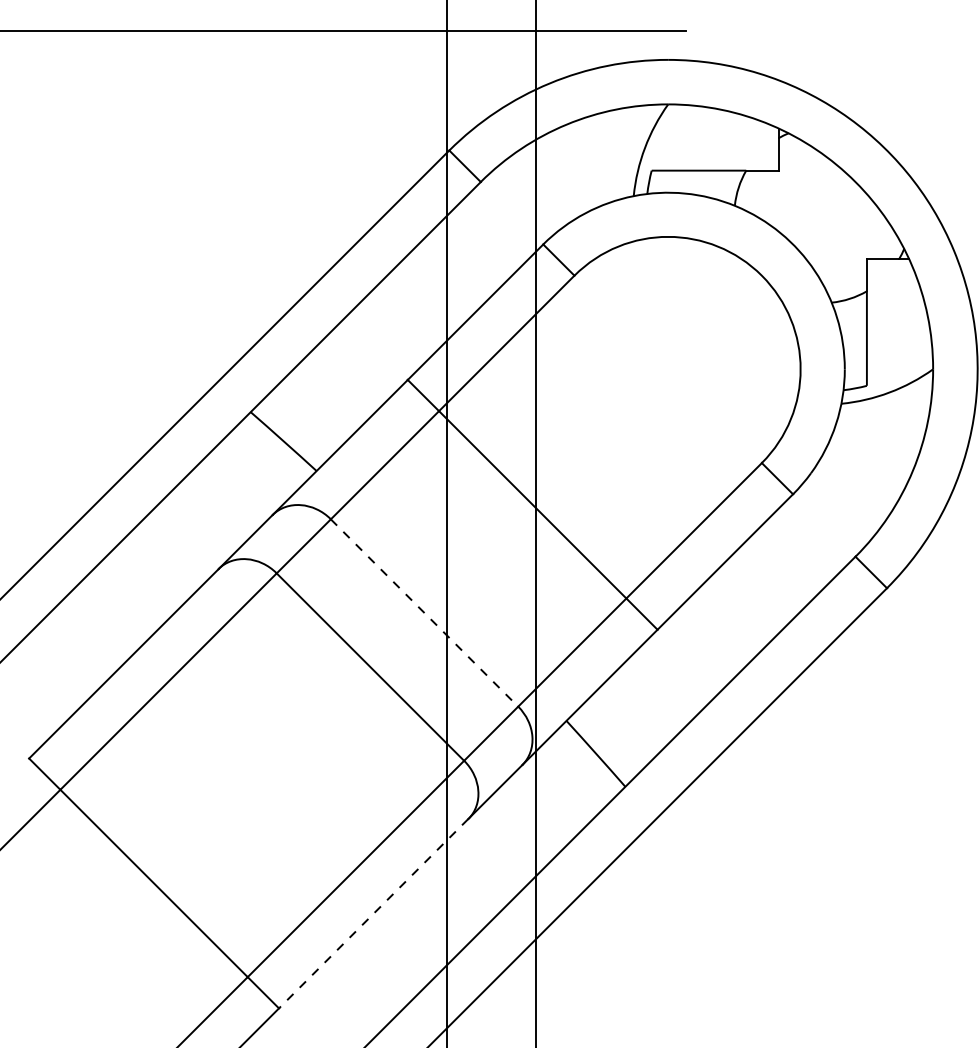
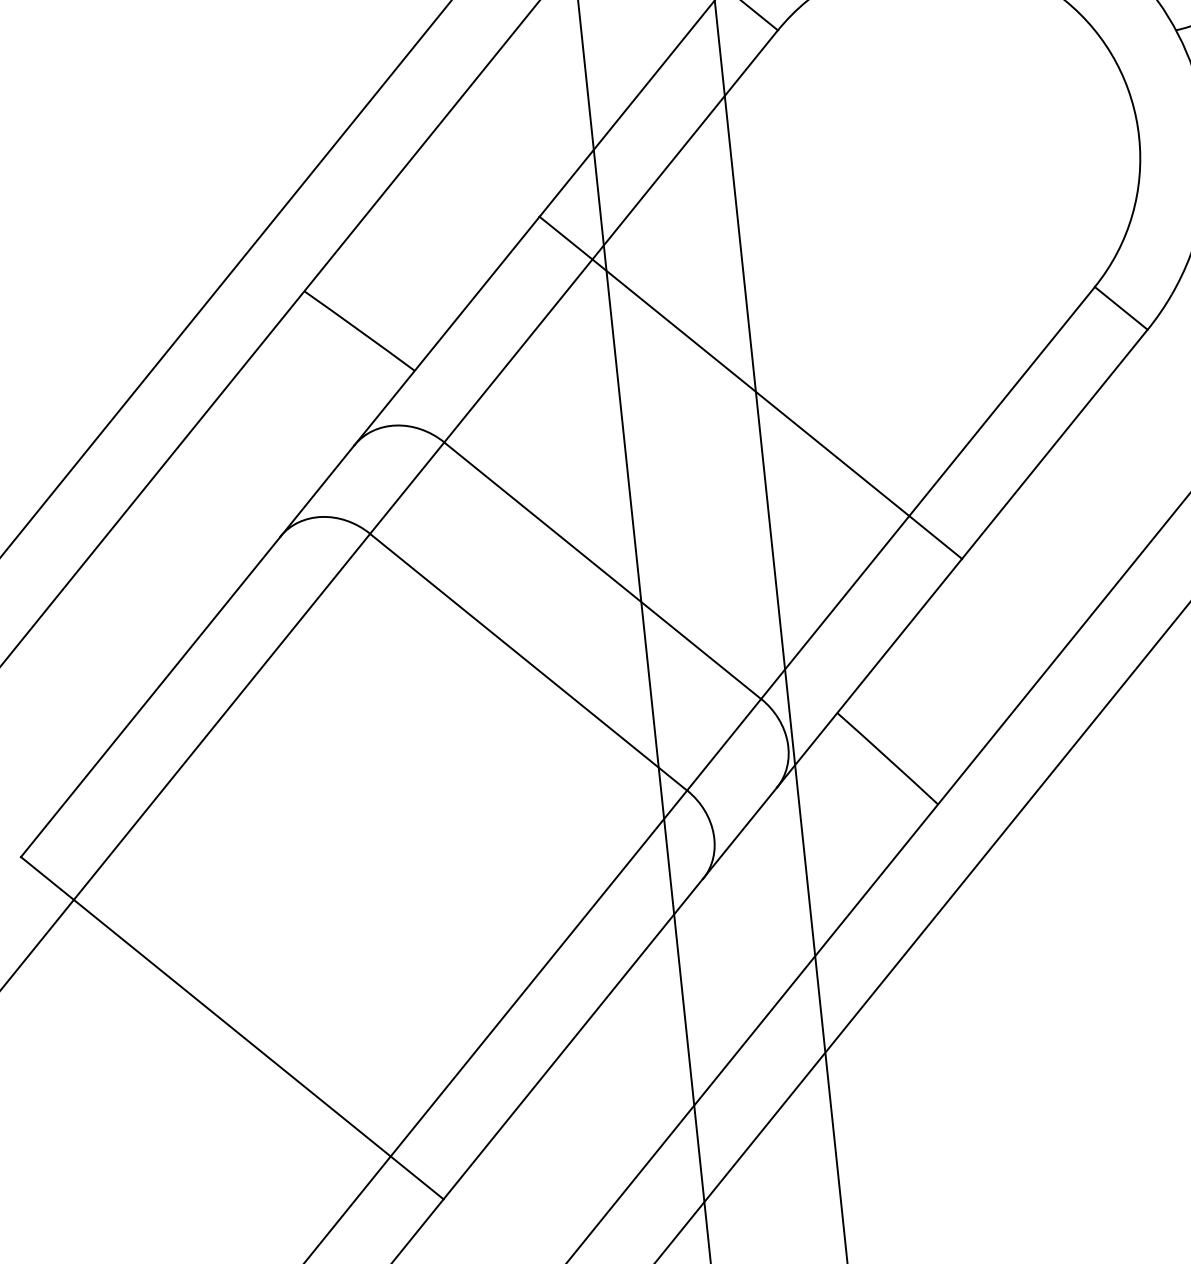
line: (424, 613) -> (602, 571), dashed -> solid
line: (373, 913) -> (572, 1038), dashed -> solid

